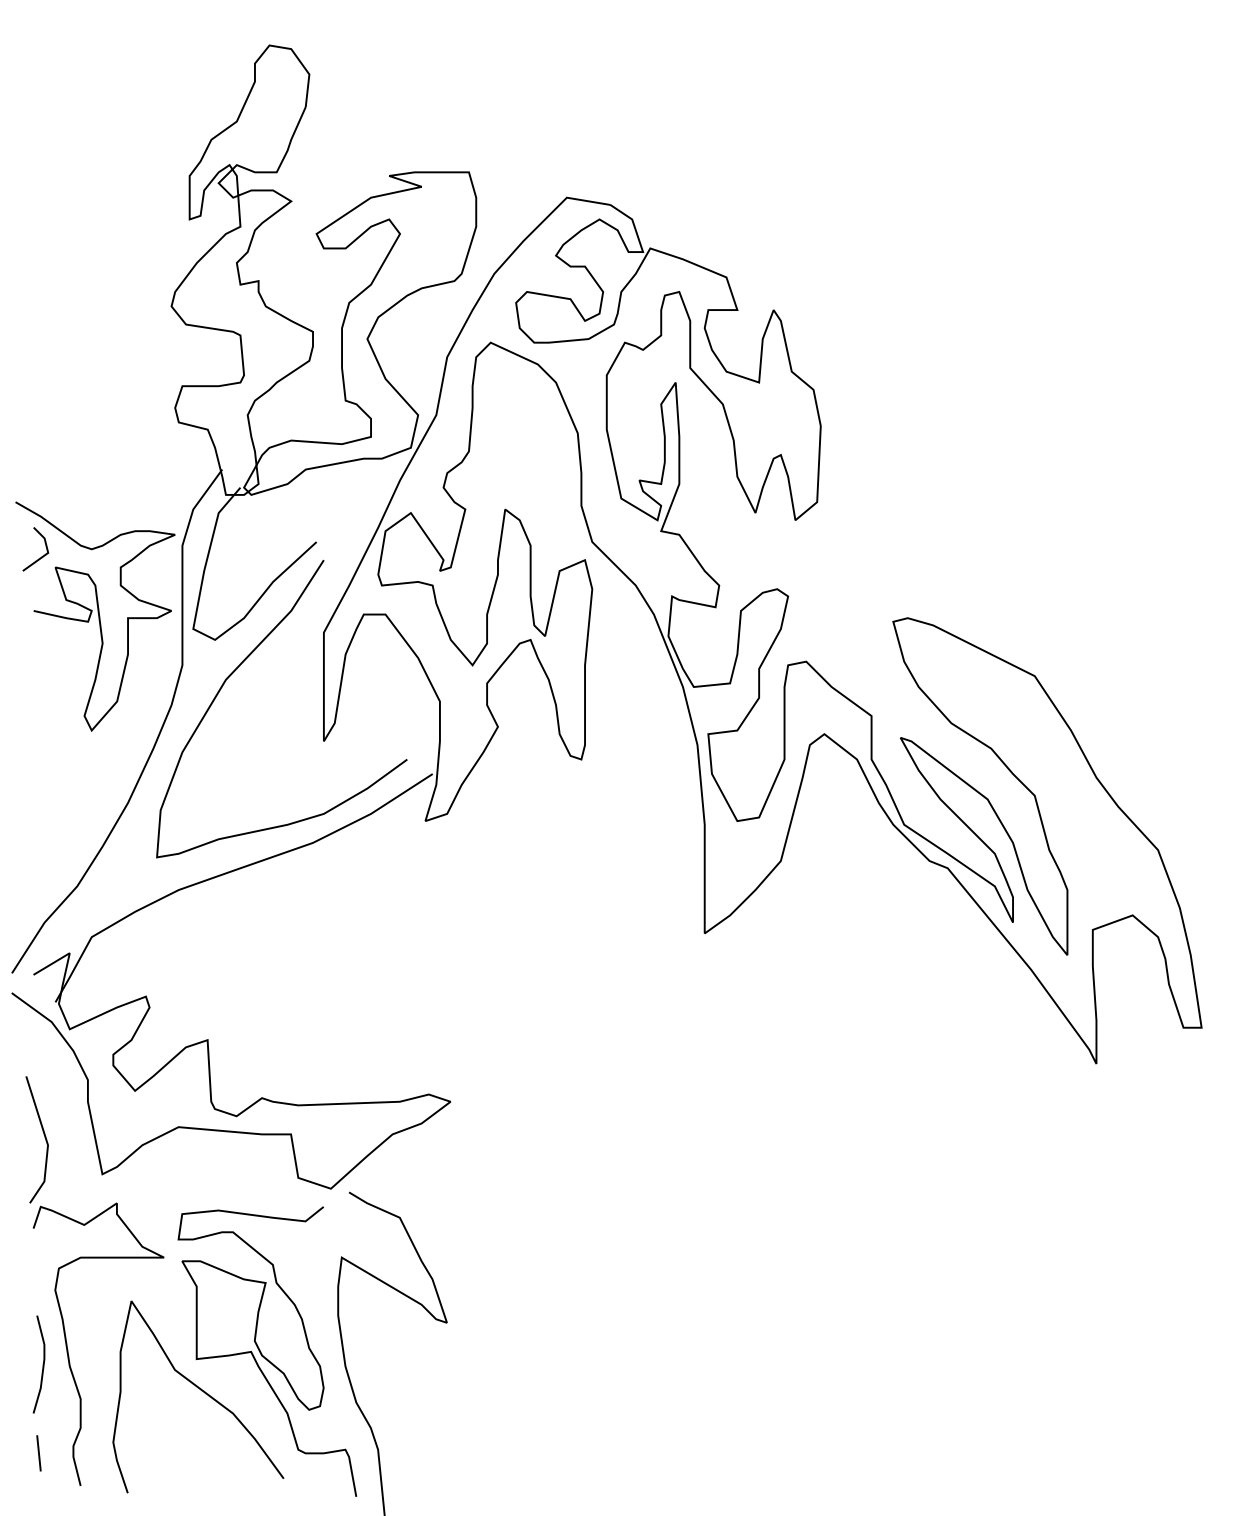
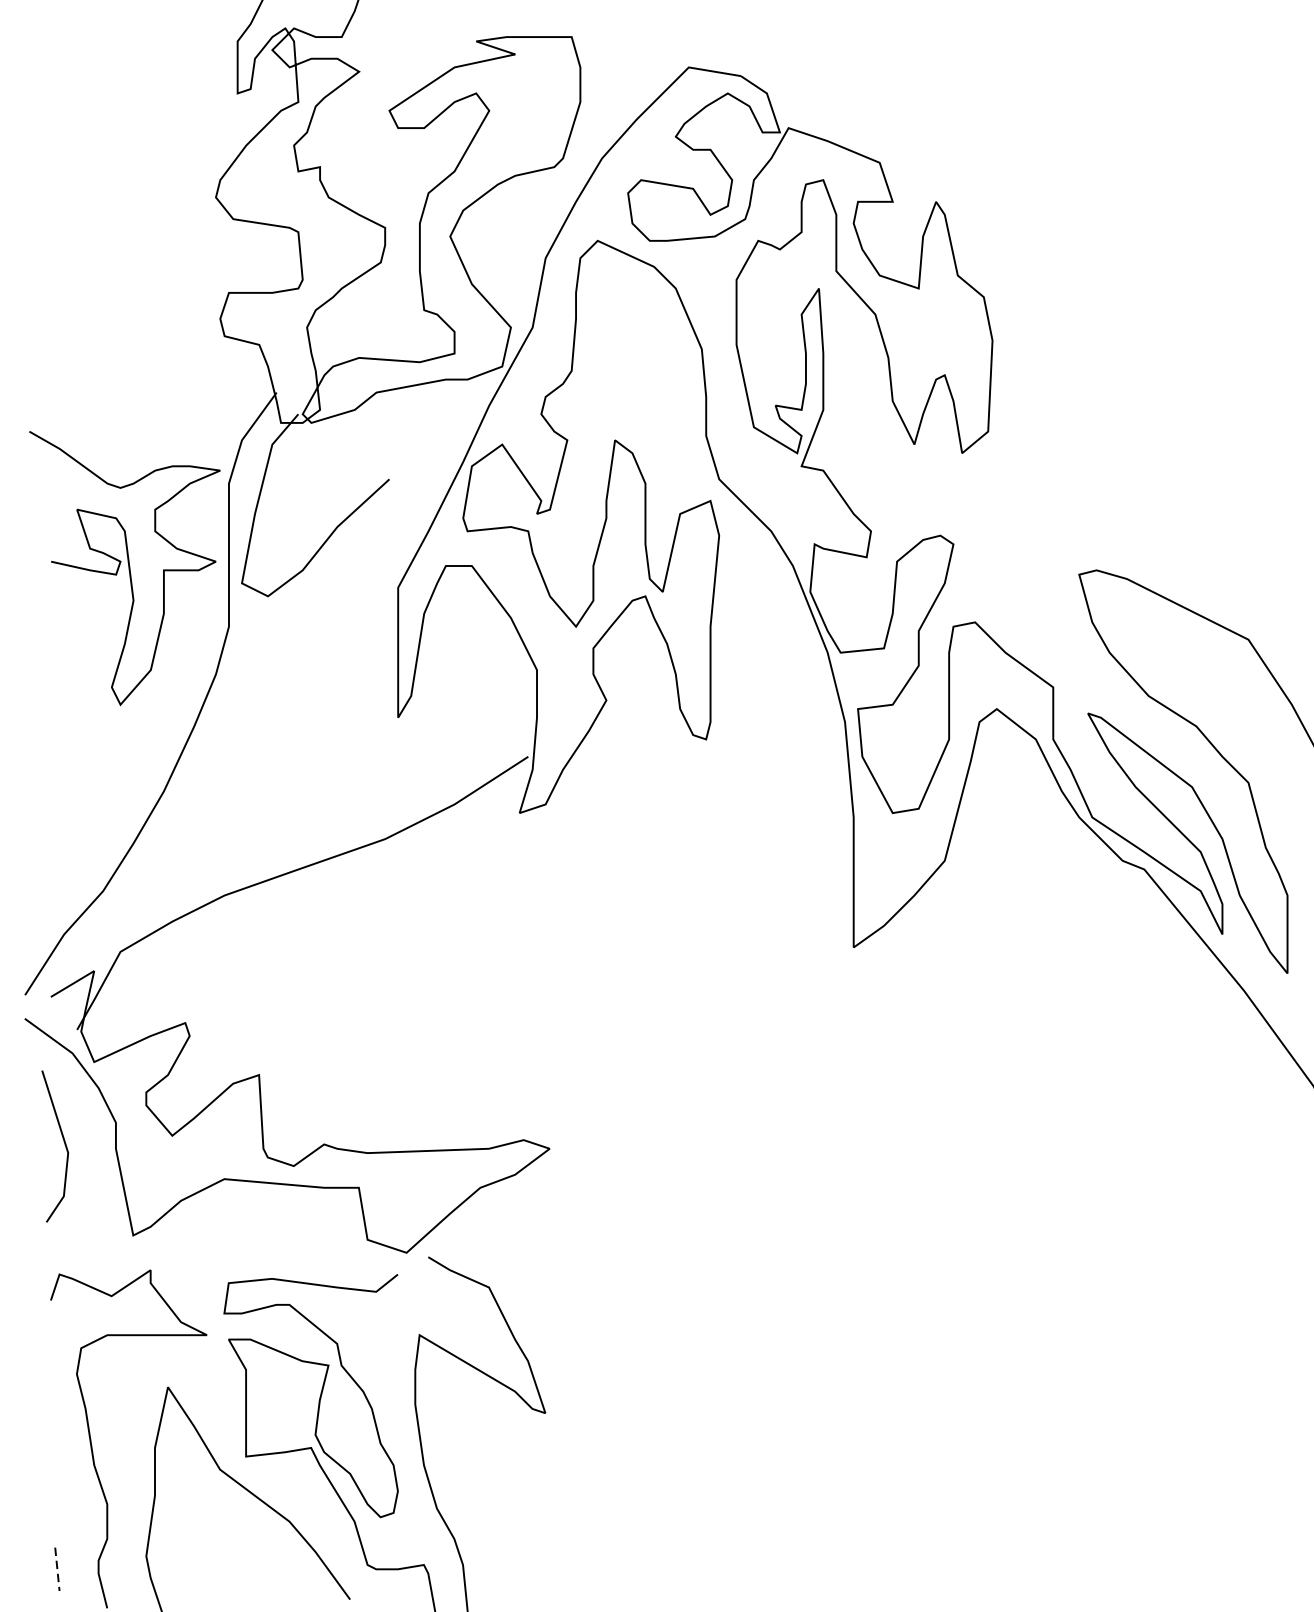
line: (42, 555) -> (61, 495), removed
curve: (237, 669) -> (294, 631), removed
line: (44, 1137) -> (63, 1143), moved
line: (42, 1364) -> (61, 1463), removed
line: (39, 1453) -> (58, 1569), solid -> dashed

